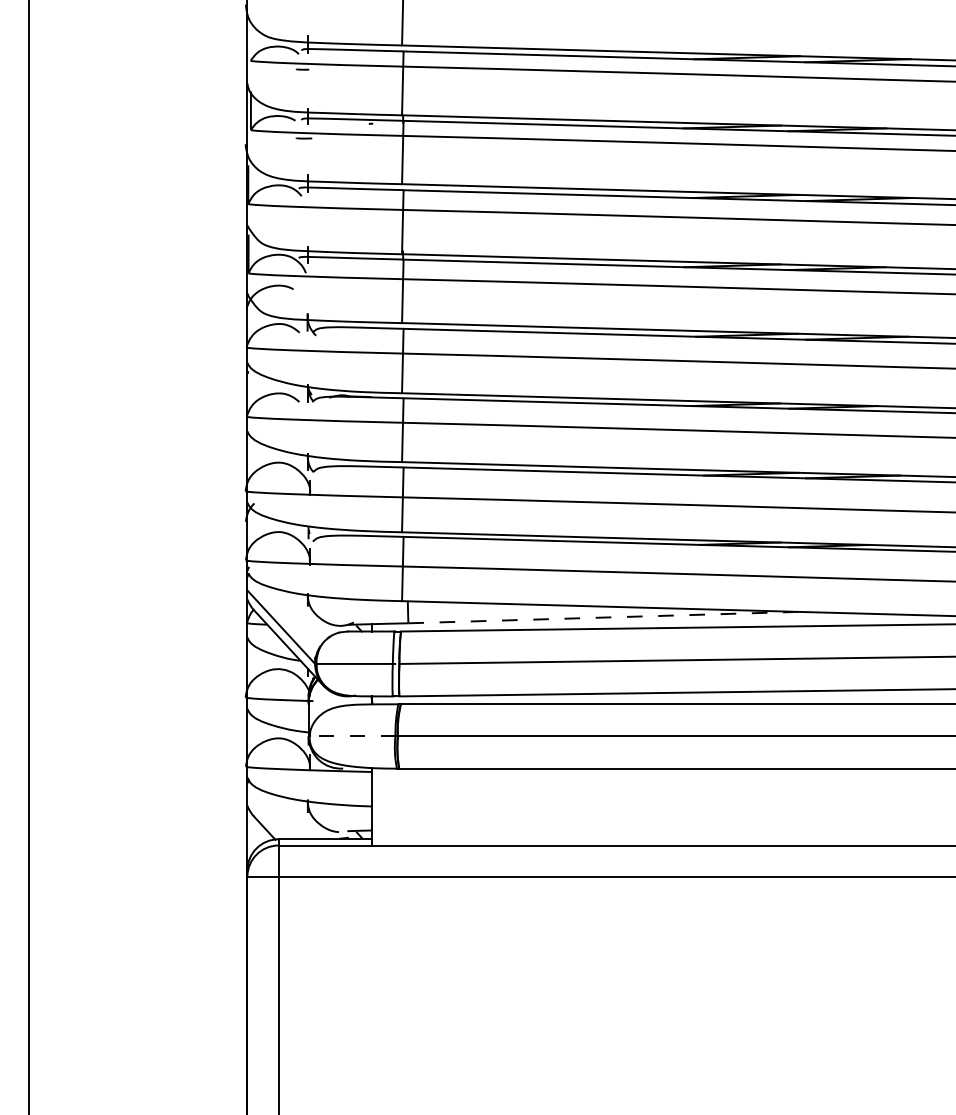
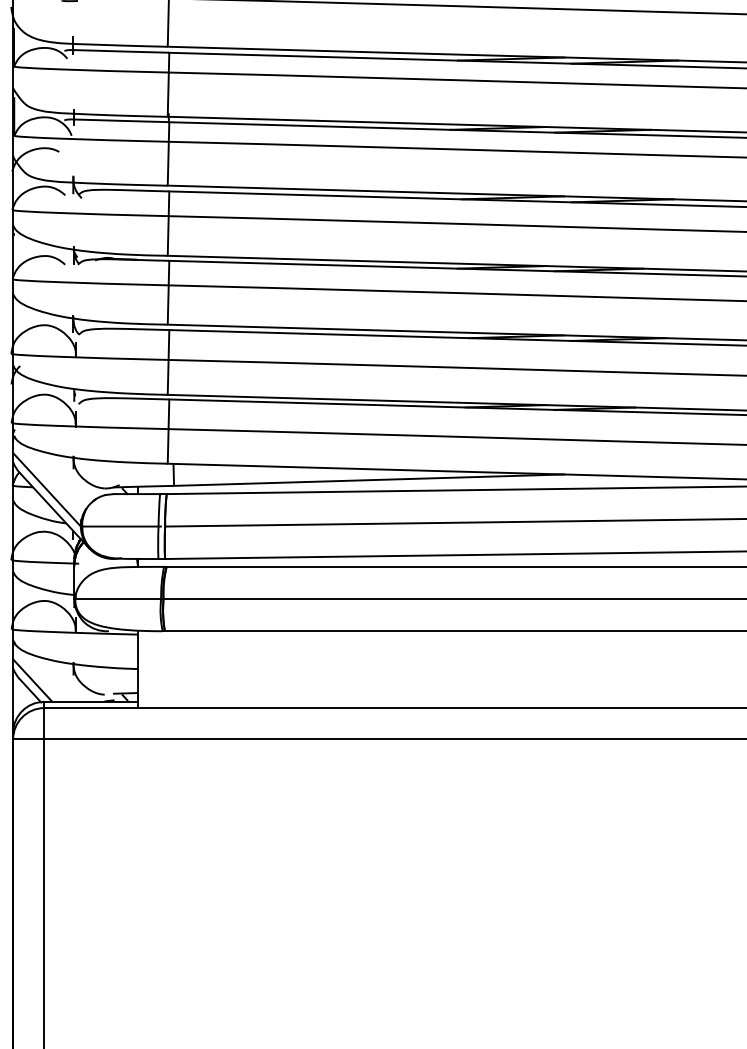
line: (603, 617) -> (369, 480), dashed -> solid
line: (352, 736) -> (118, 599), dashed -> solid
line: (266, 817) -> (32, 680), added

